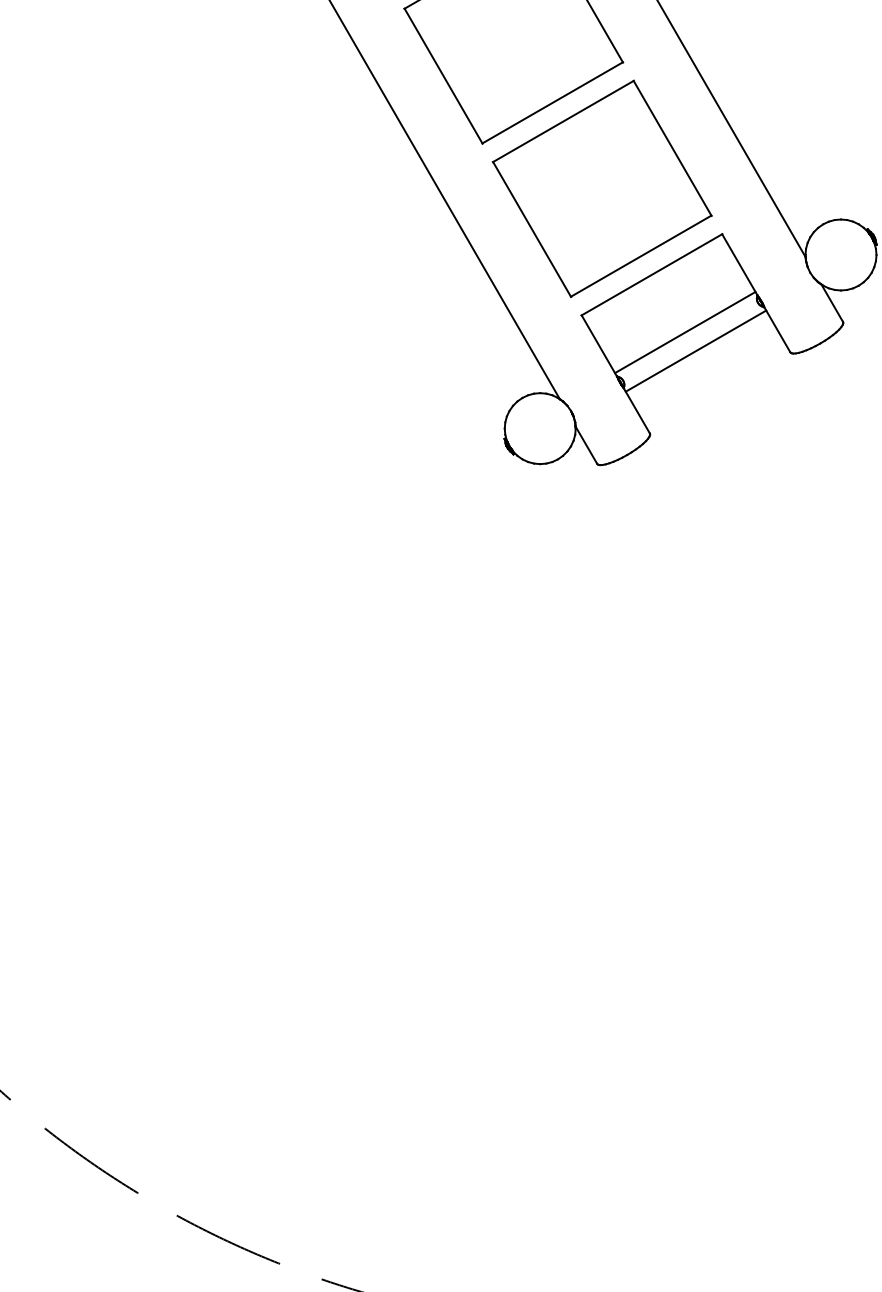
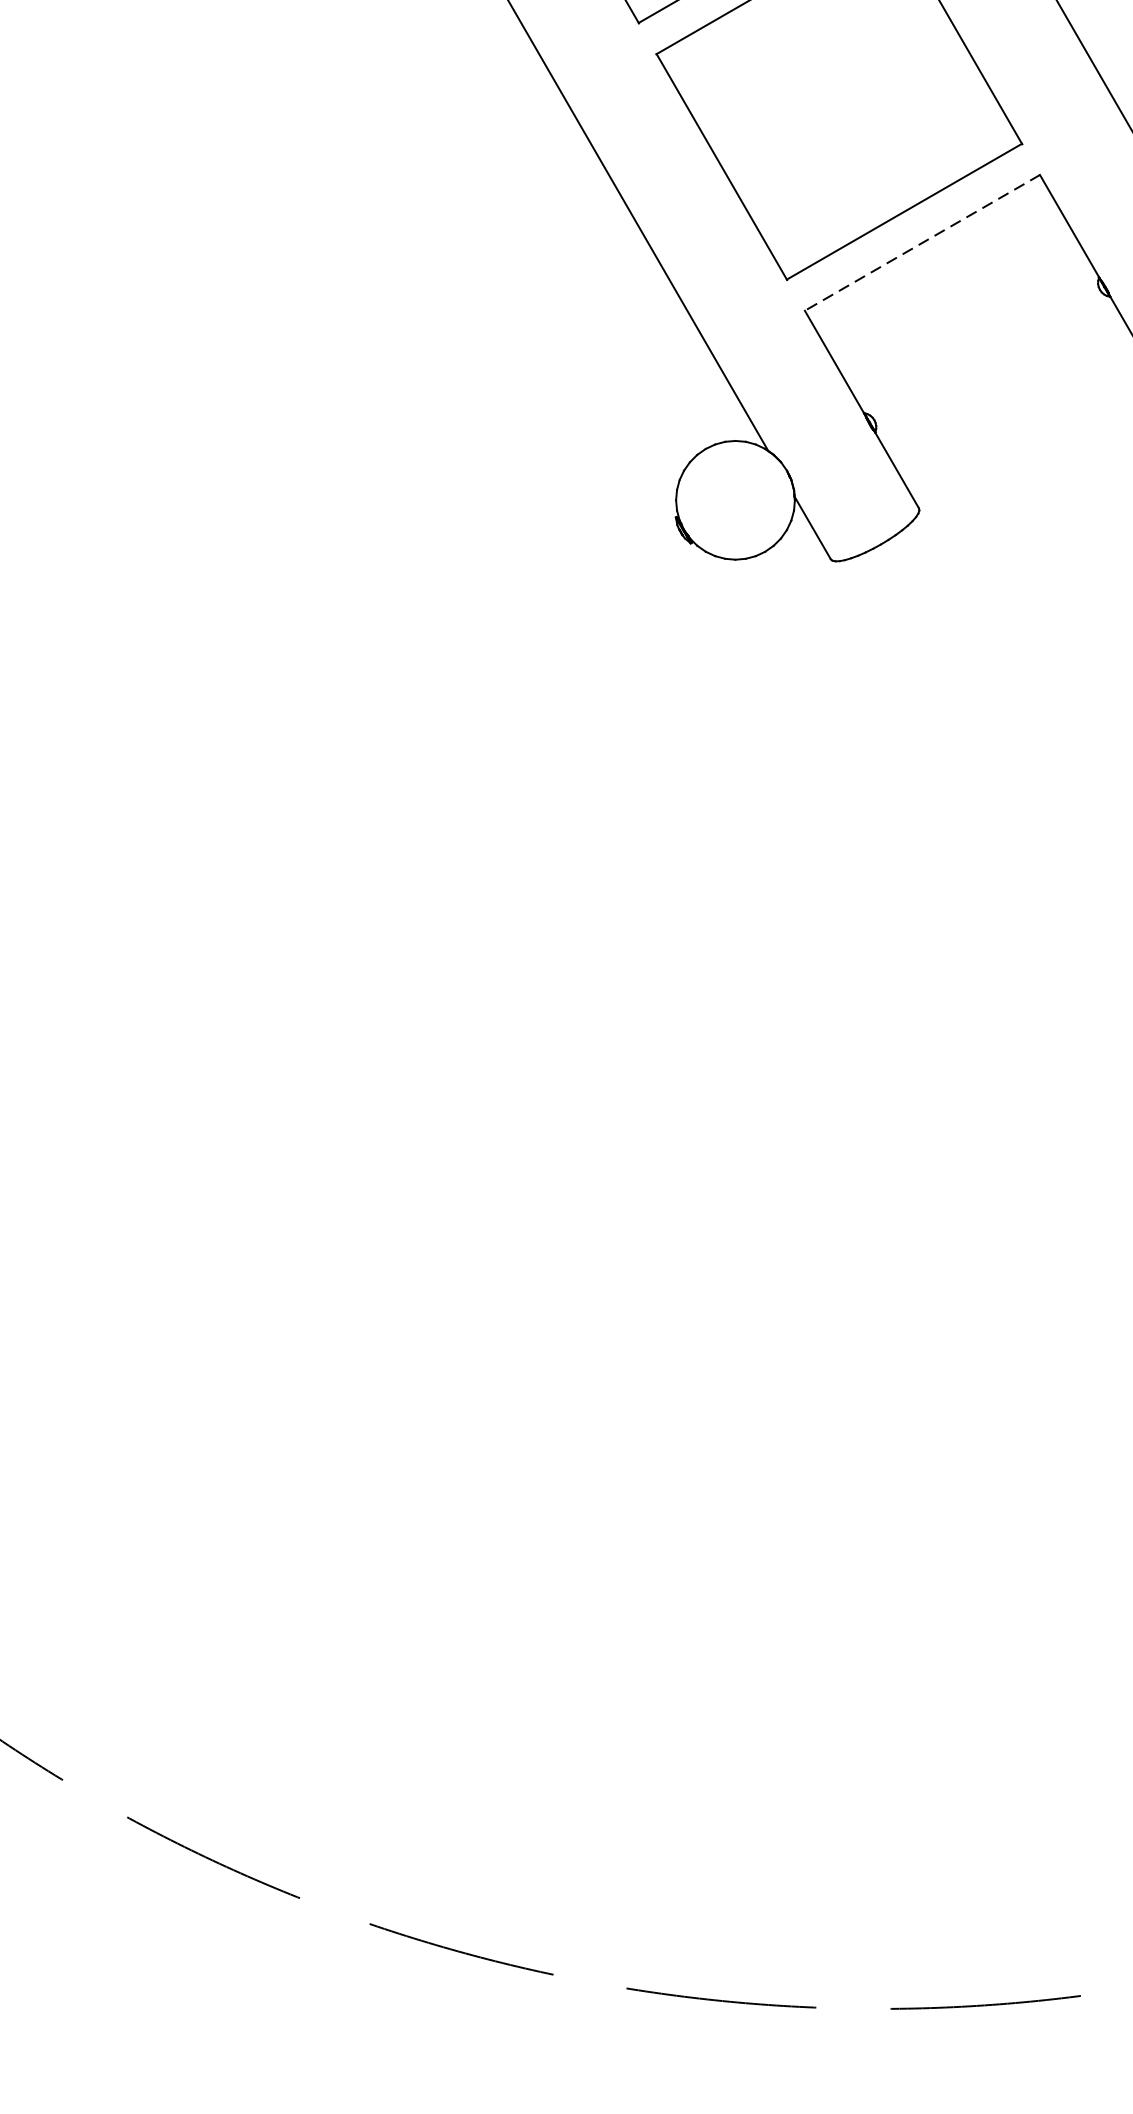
line: (651, 275) -> (921, 244), solid -> dashed
line: (685, 332) -> (978, 339), removed
line: (695, 350) -> (995, 369), removed

